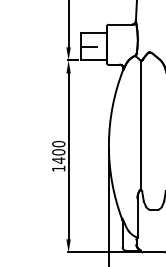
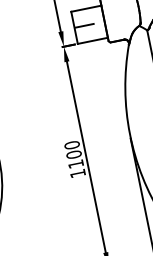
text: (58, 160) -> (75, 164), 1400 -> 1100

